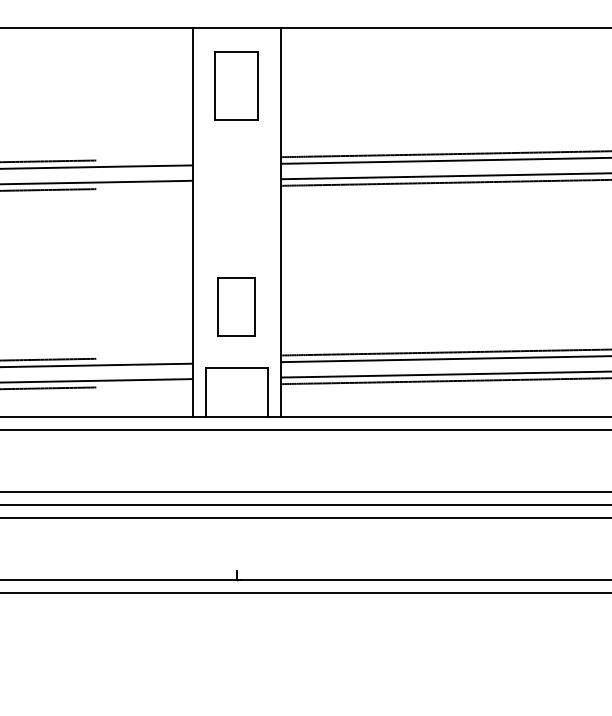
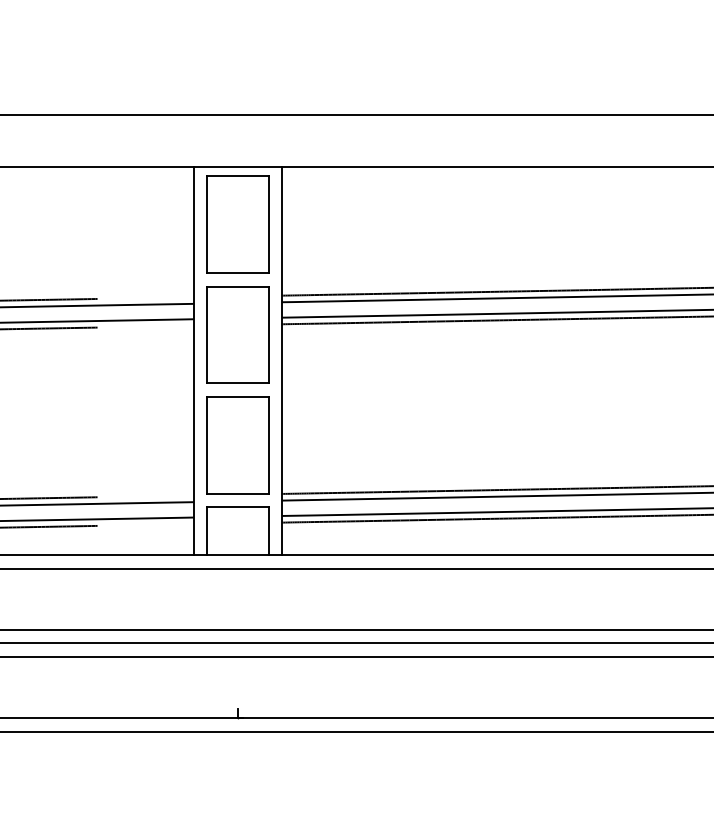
part: (236, 86) -> (237, 224), size x1.43
part: (236, 196) -> (237, 334), added
part: (236, 307) -> (237, 445), size x1.67

